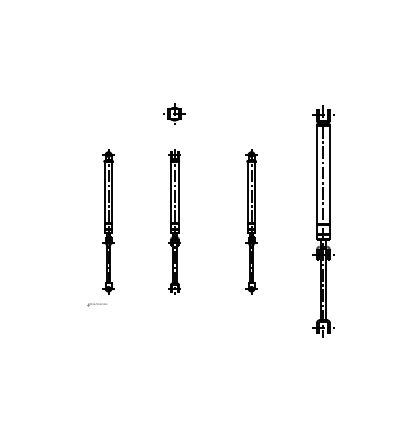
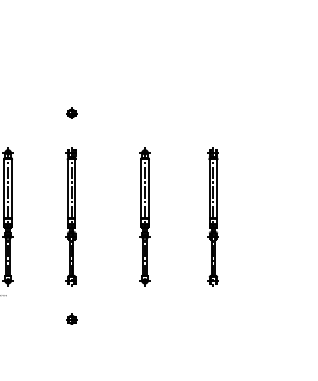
part: (175, 113) -> (72, 113), size x0.62
part: (322, 221) -> (212, 216), size x0.62
part: (175, 328) -> (72, 318), added

